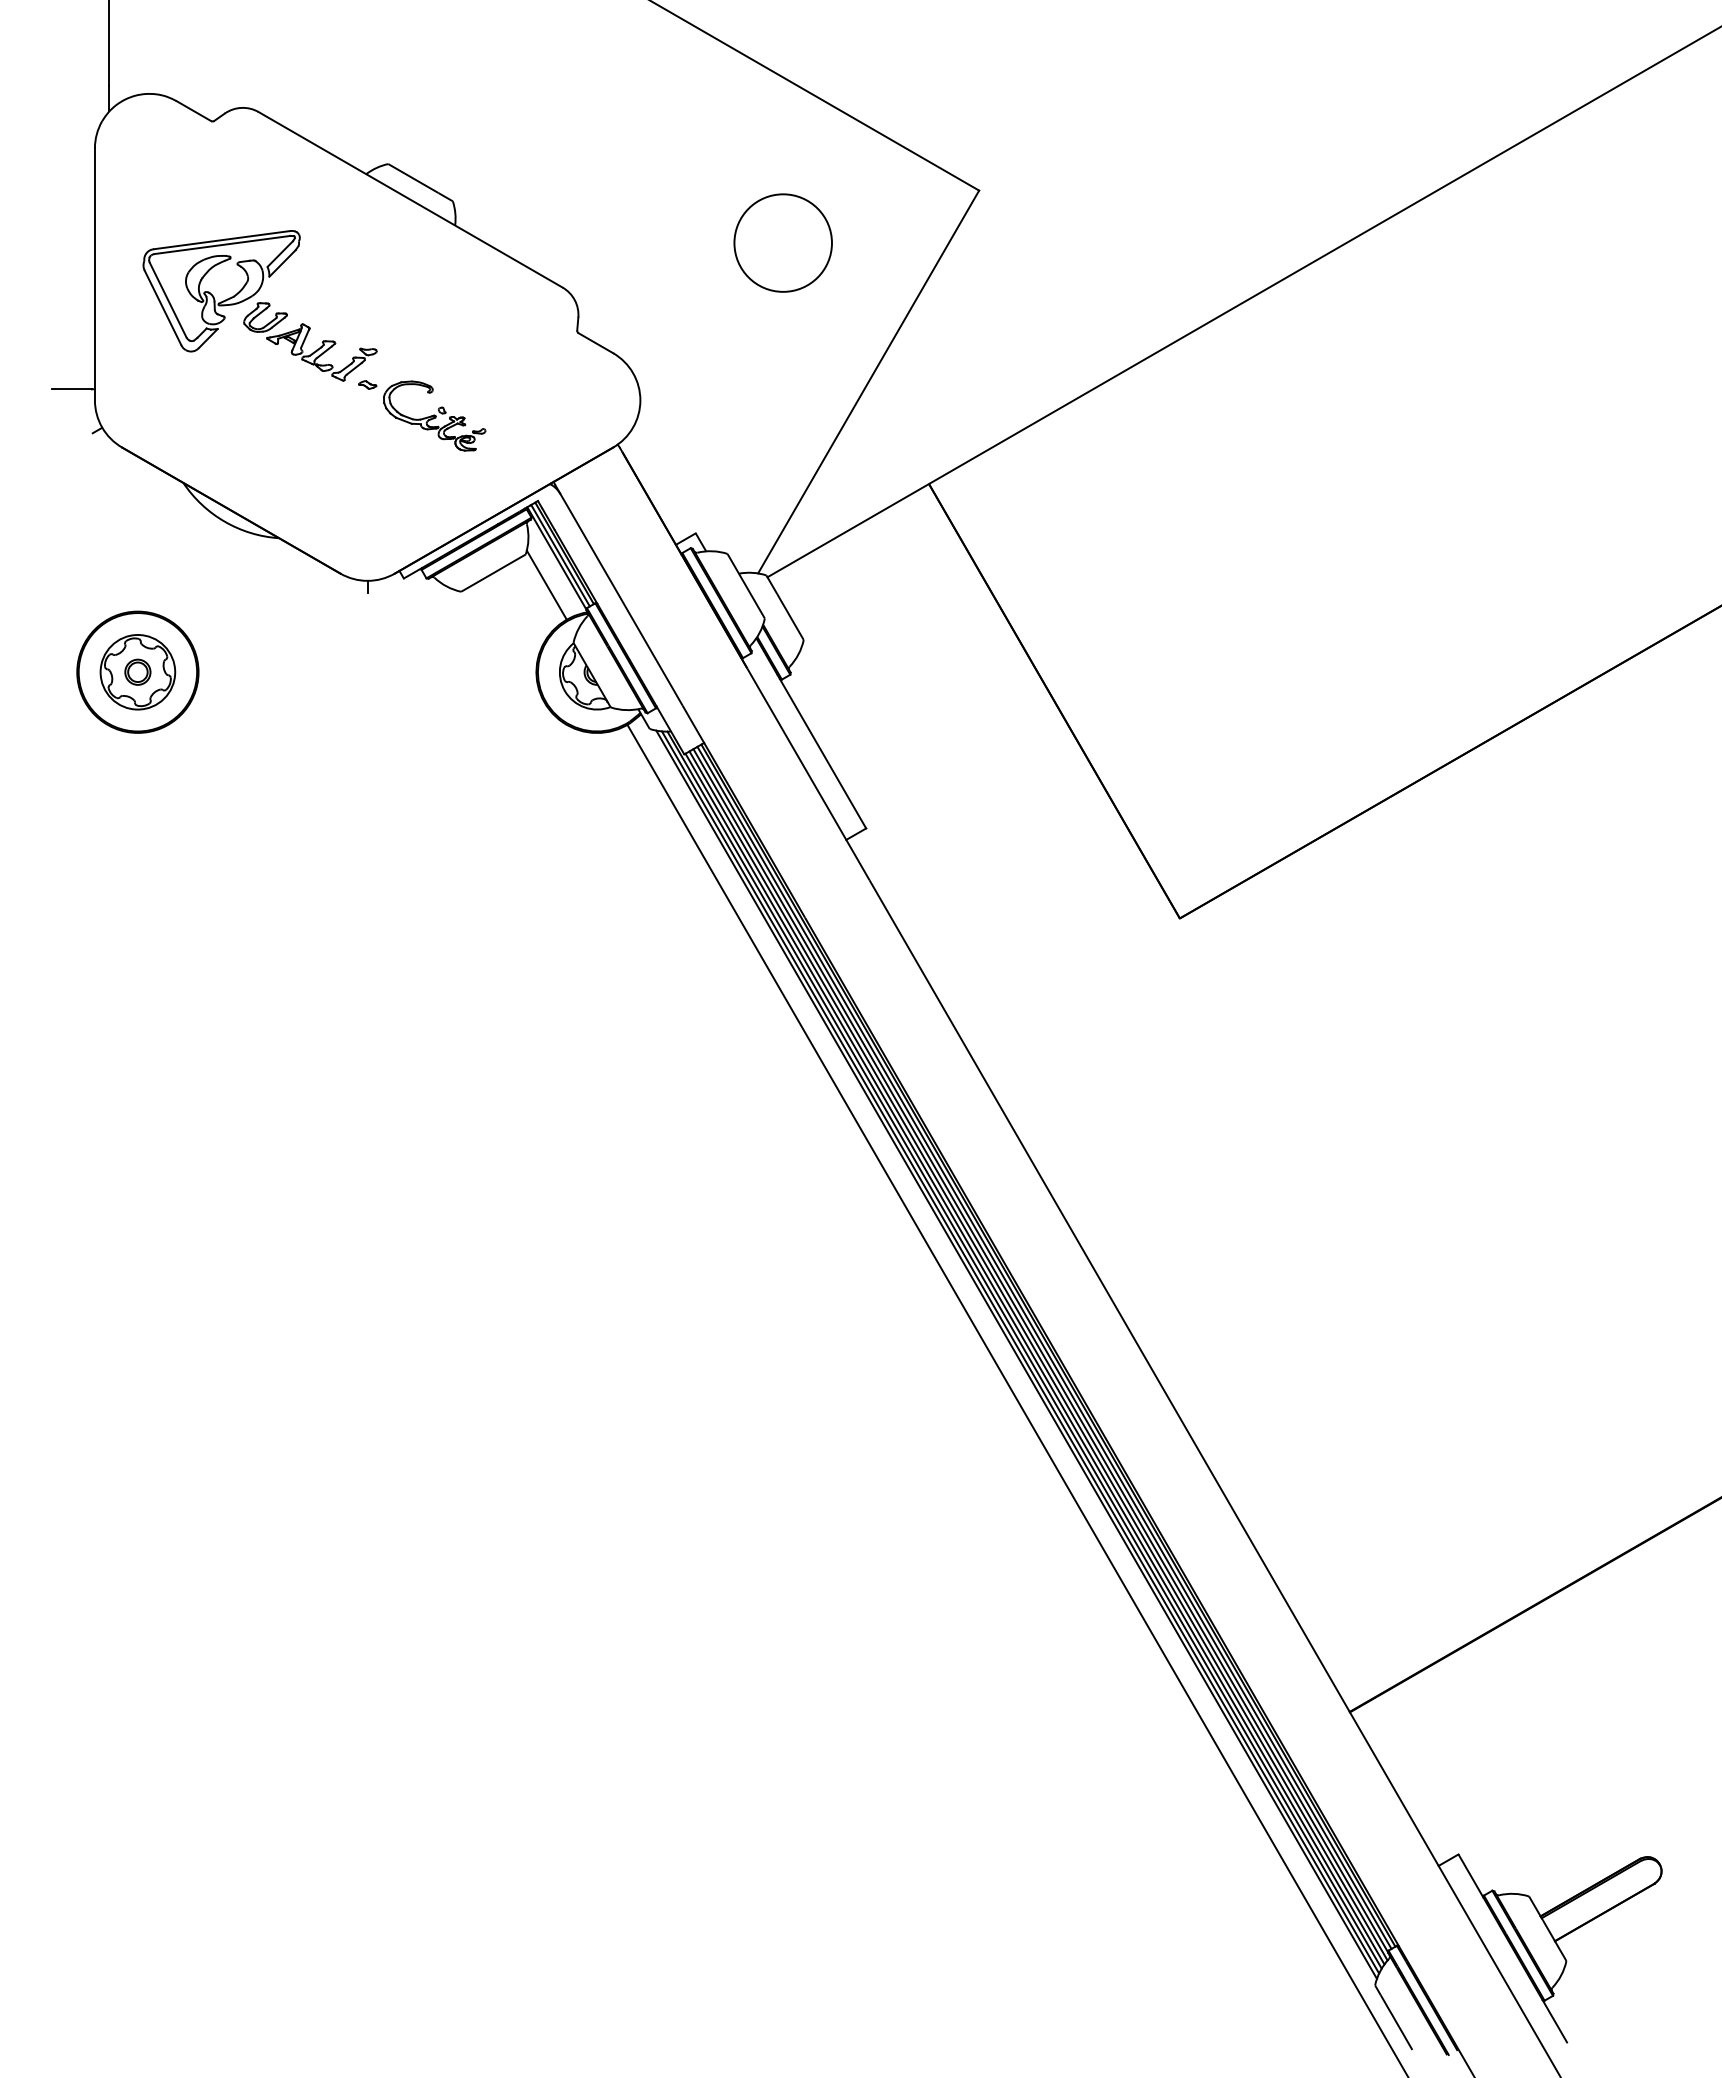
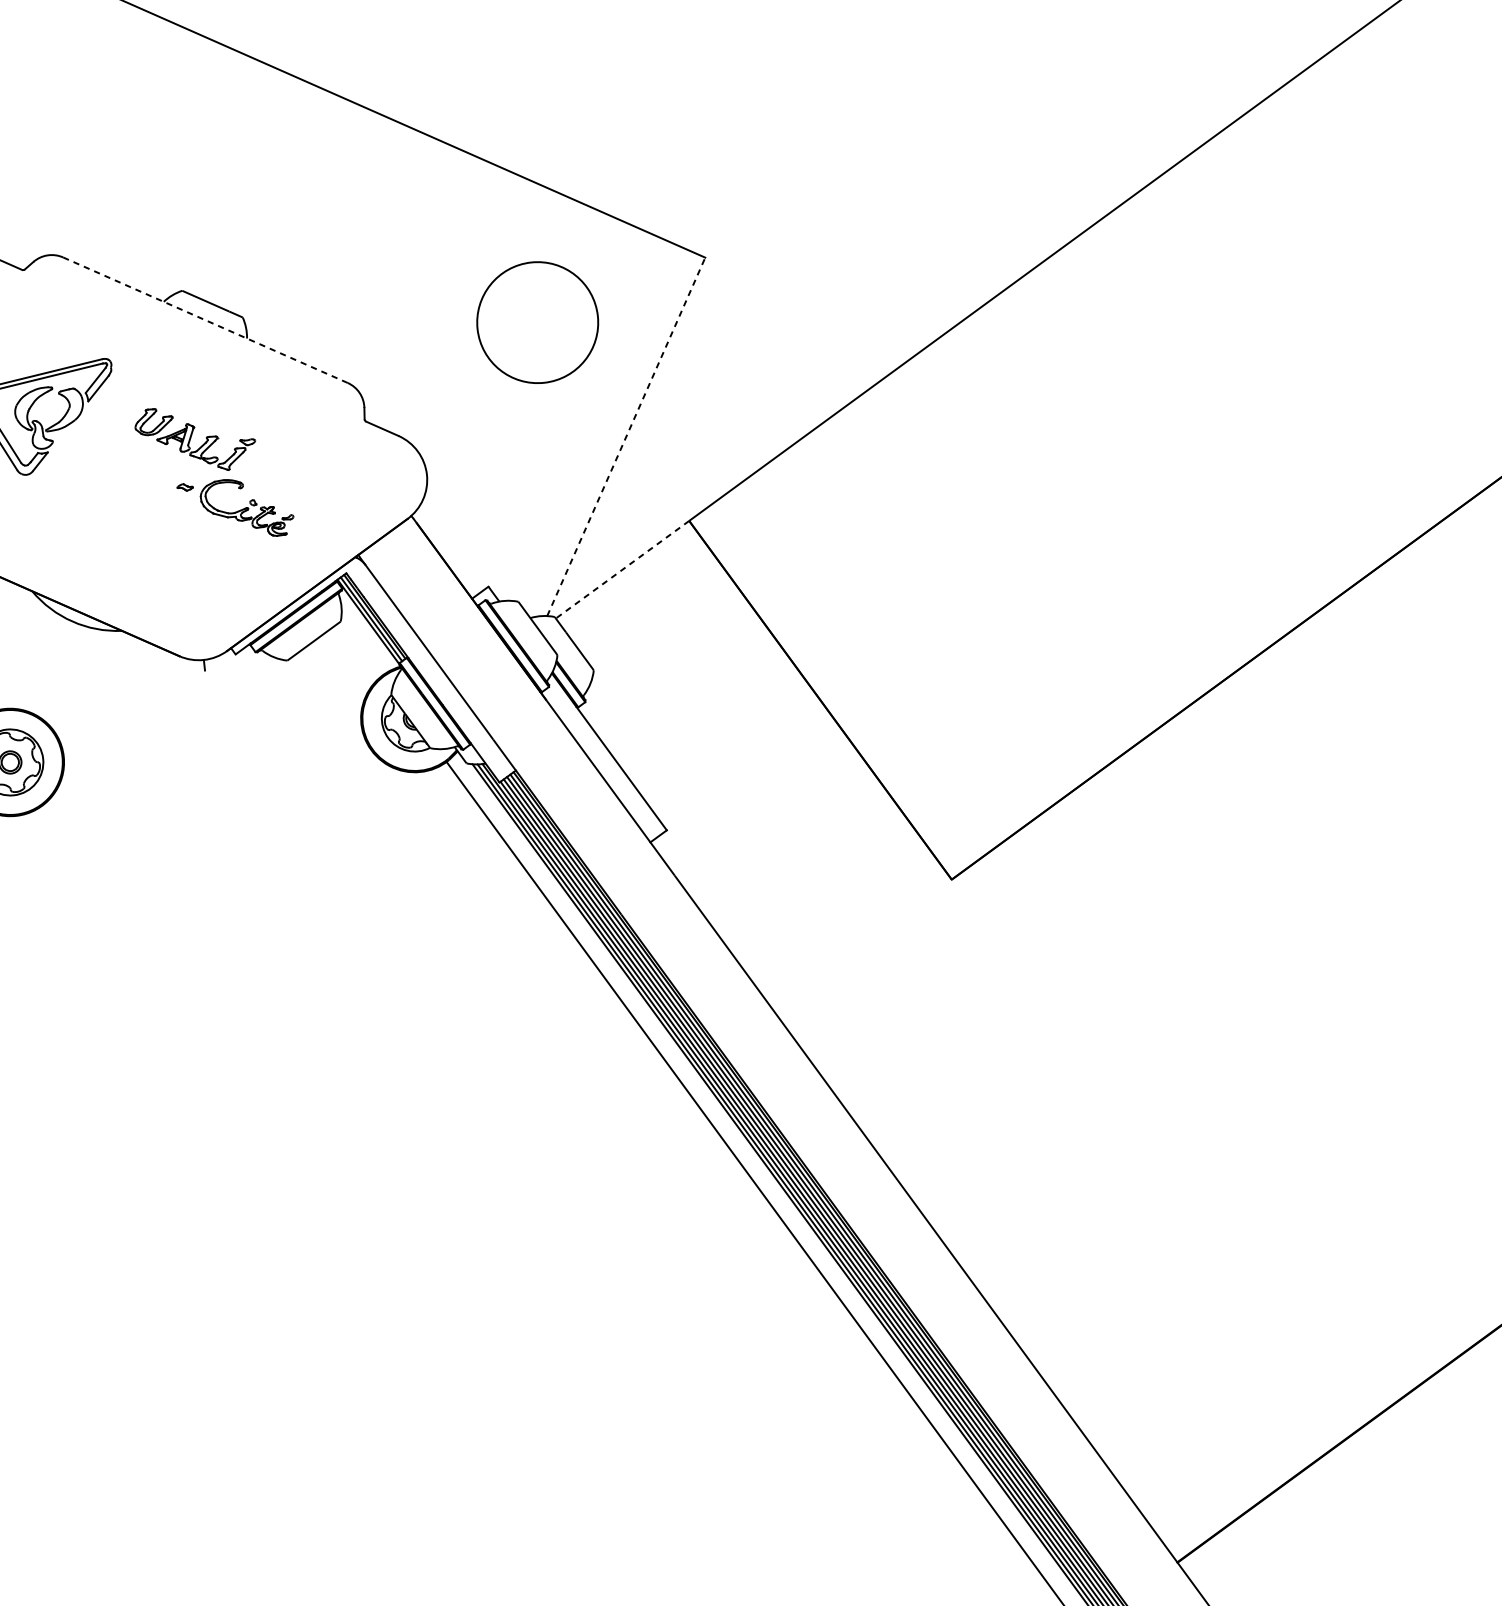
line: (410, 199) -> (205, 319), solid -> dashed
circle: (782, 242) -> (537, 322), size x1.4
part: (310, 341) -> (195, 438), moved
line: (868, 381) -> (626, 436), solid -> dashed
line: (847, 530) -> (621, 569), solid -> dashed
line: (546, 584) -> (361, 646), removed

